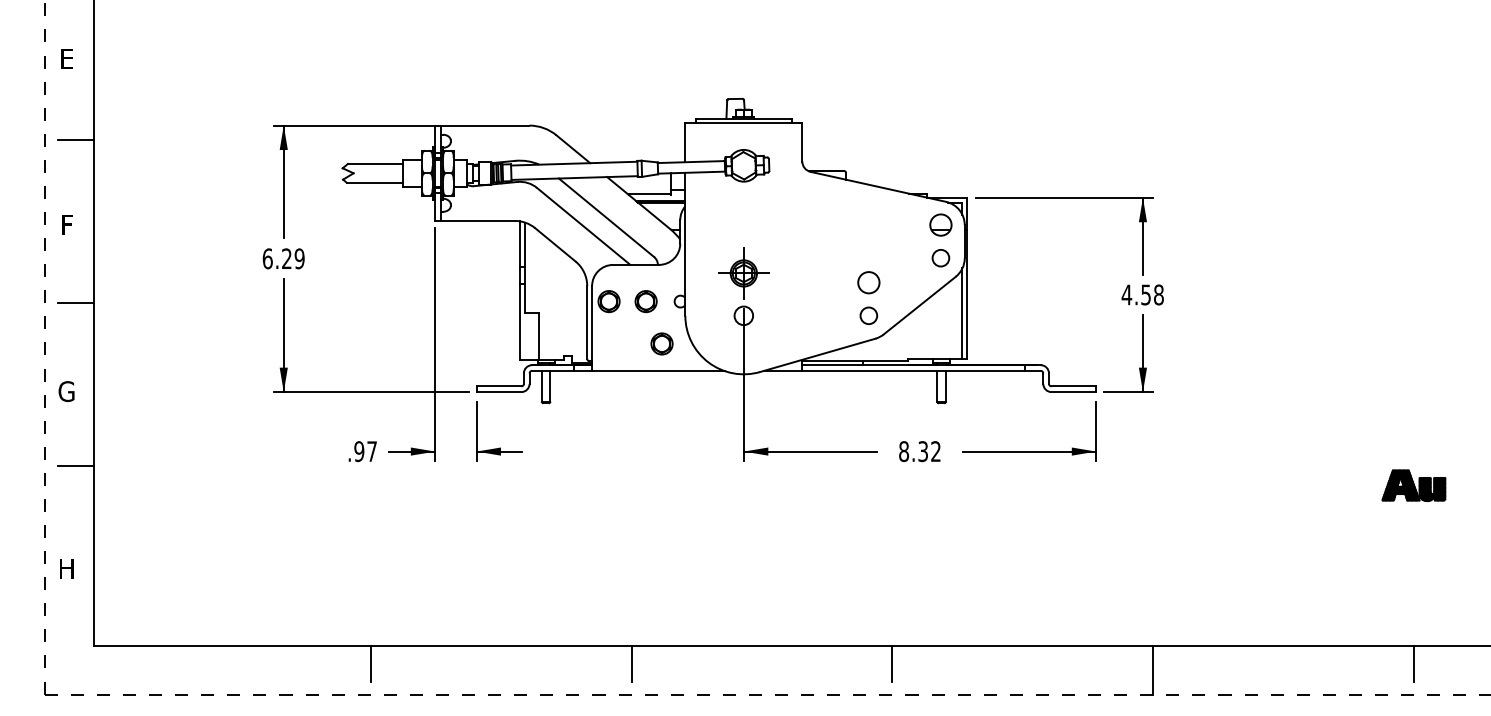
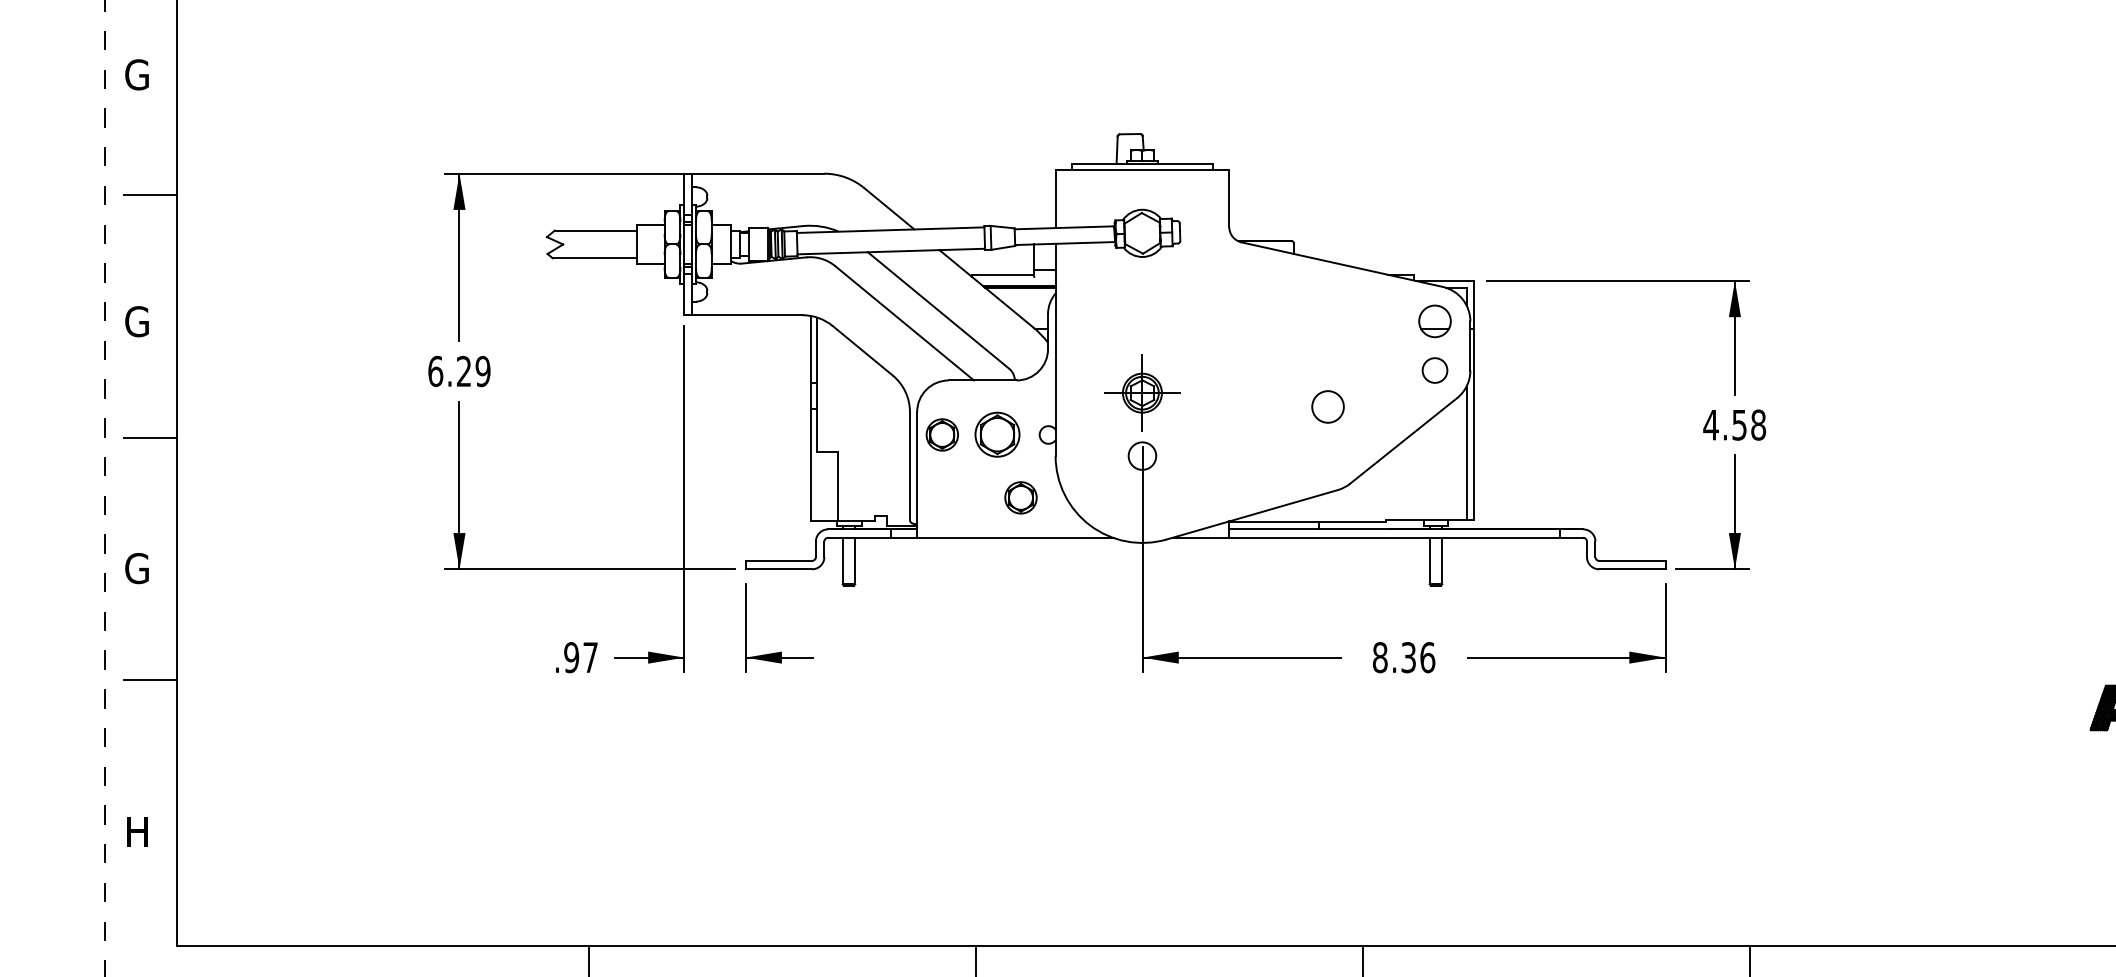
text: (66, 58) -> (136, 74), E -> G
text: (66, 224) -> (136, 320), F -> G
part: (645, 301) -> (996, 434), size x1.4
circle: (868, 315) -> (1327, 455), removed
text: (936, 451) -> (1428, 657), 8.32 -> 8.36

